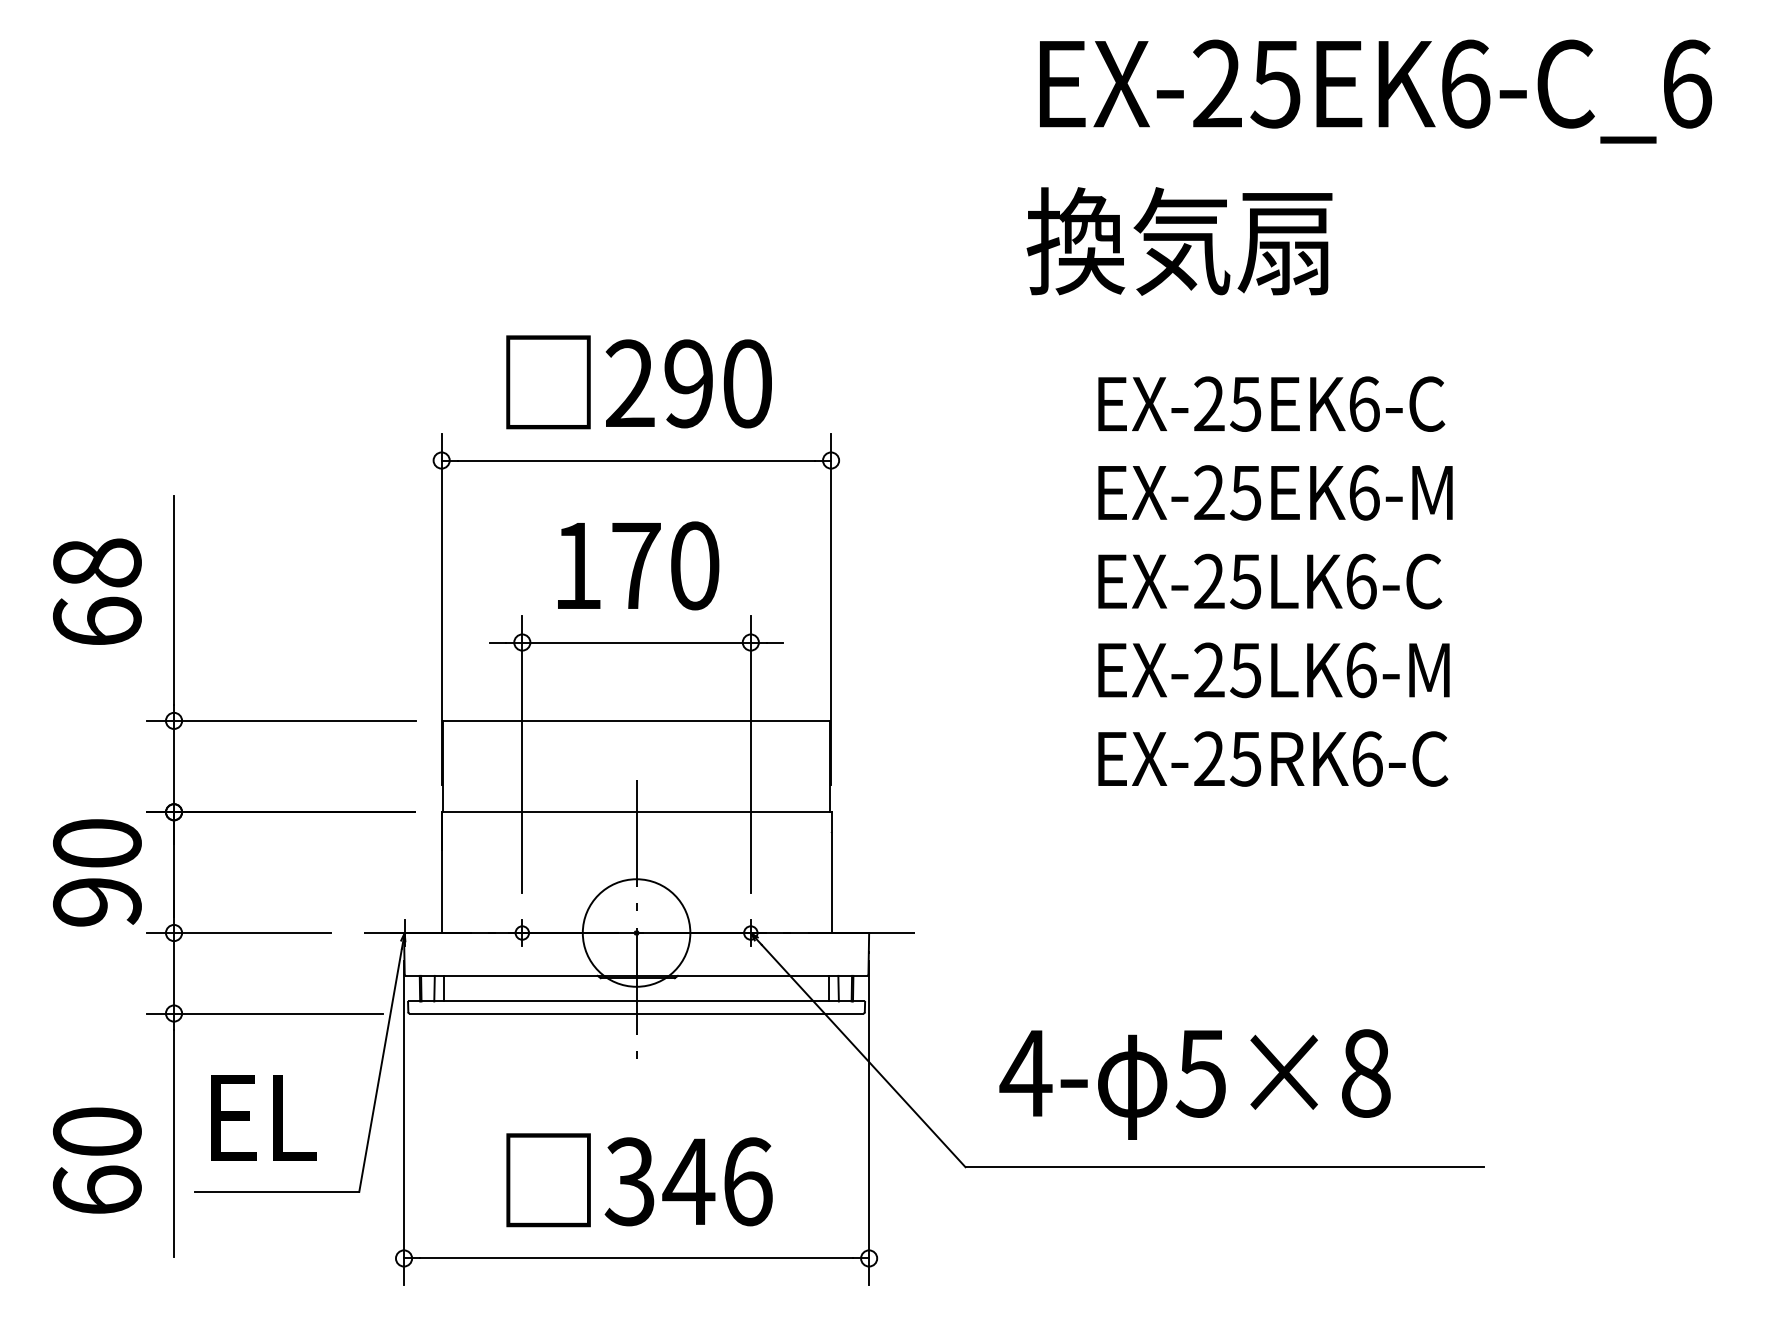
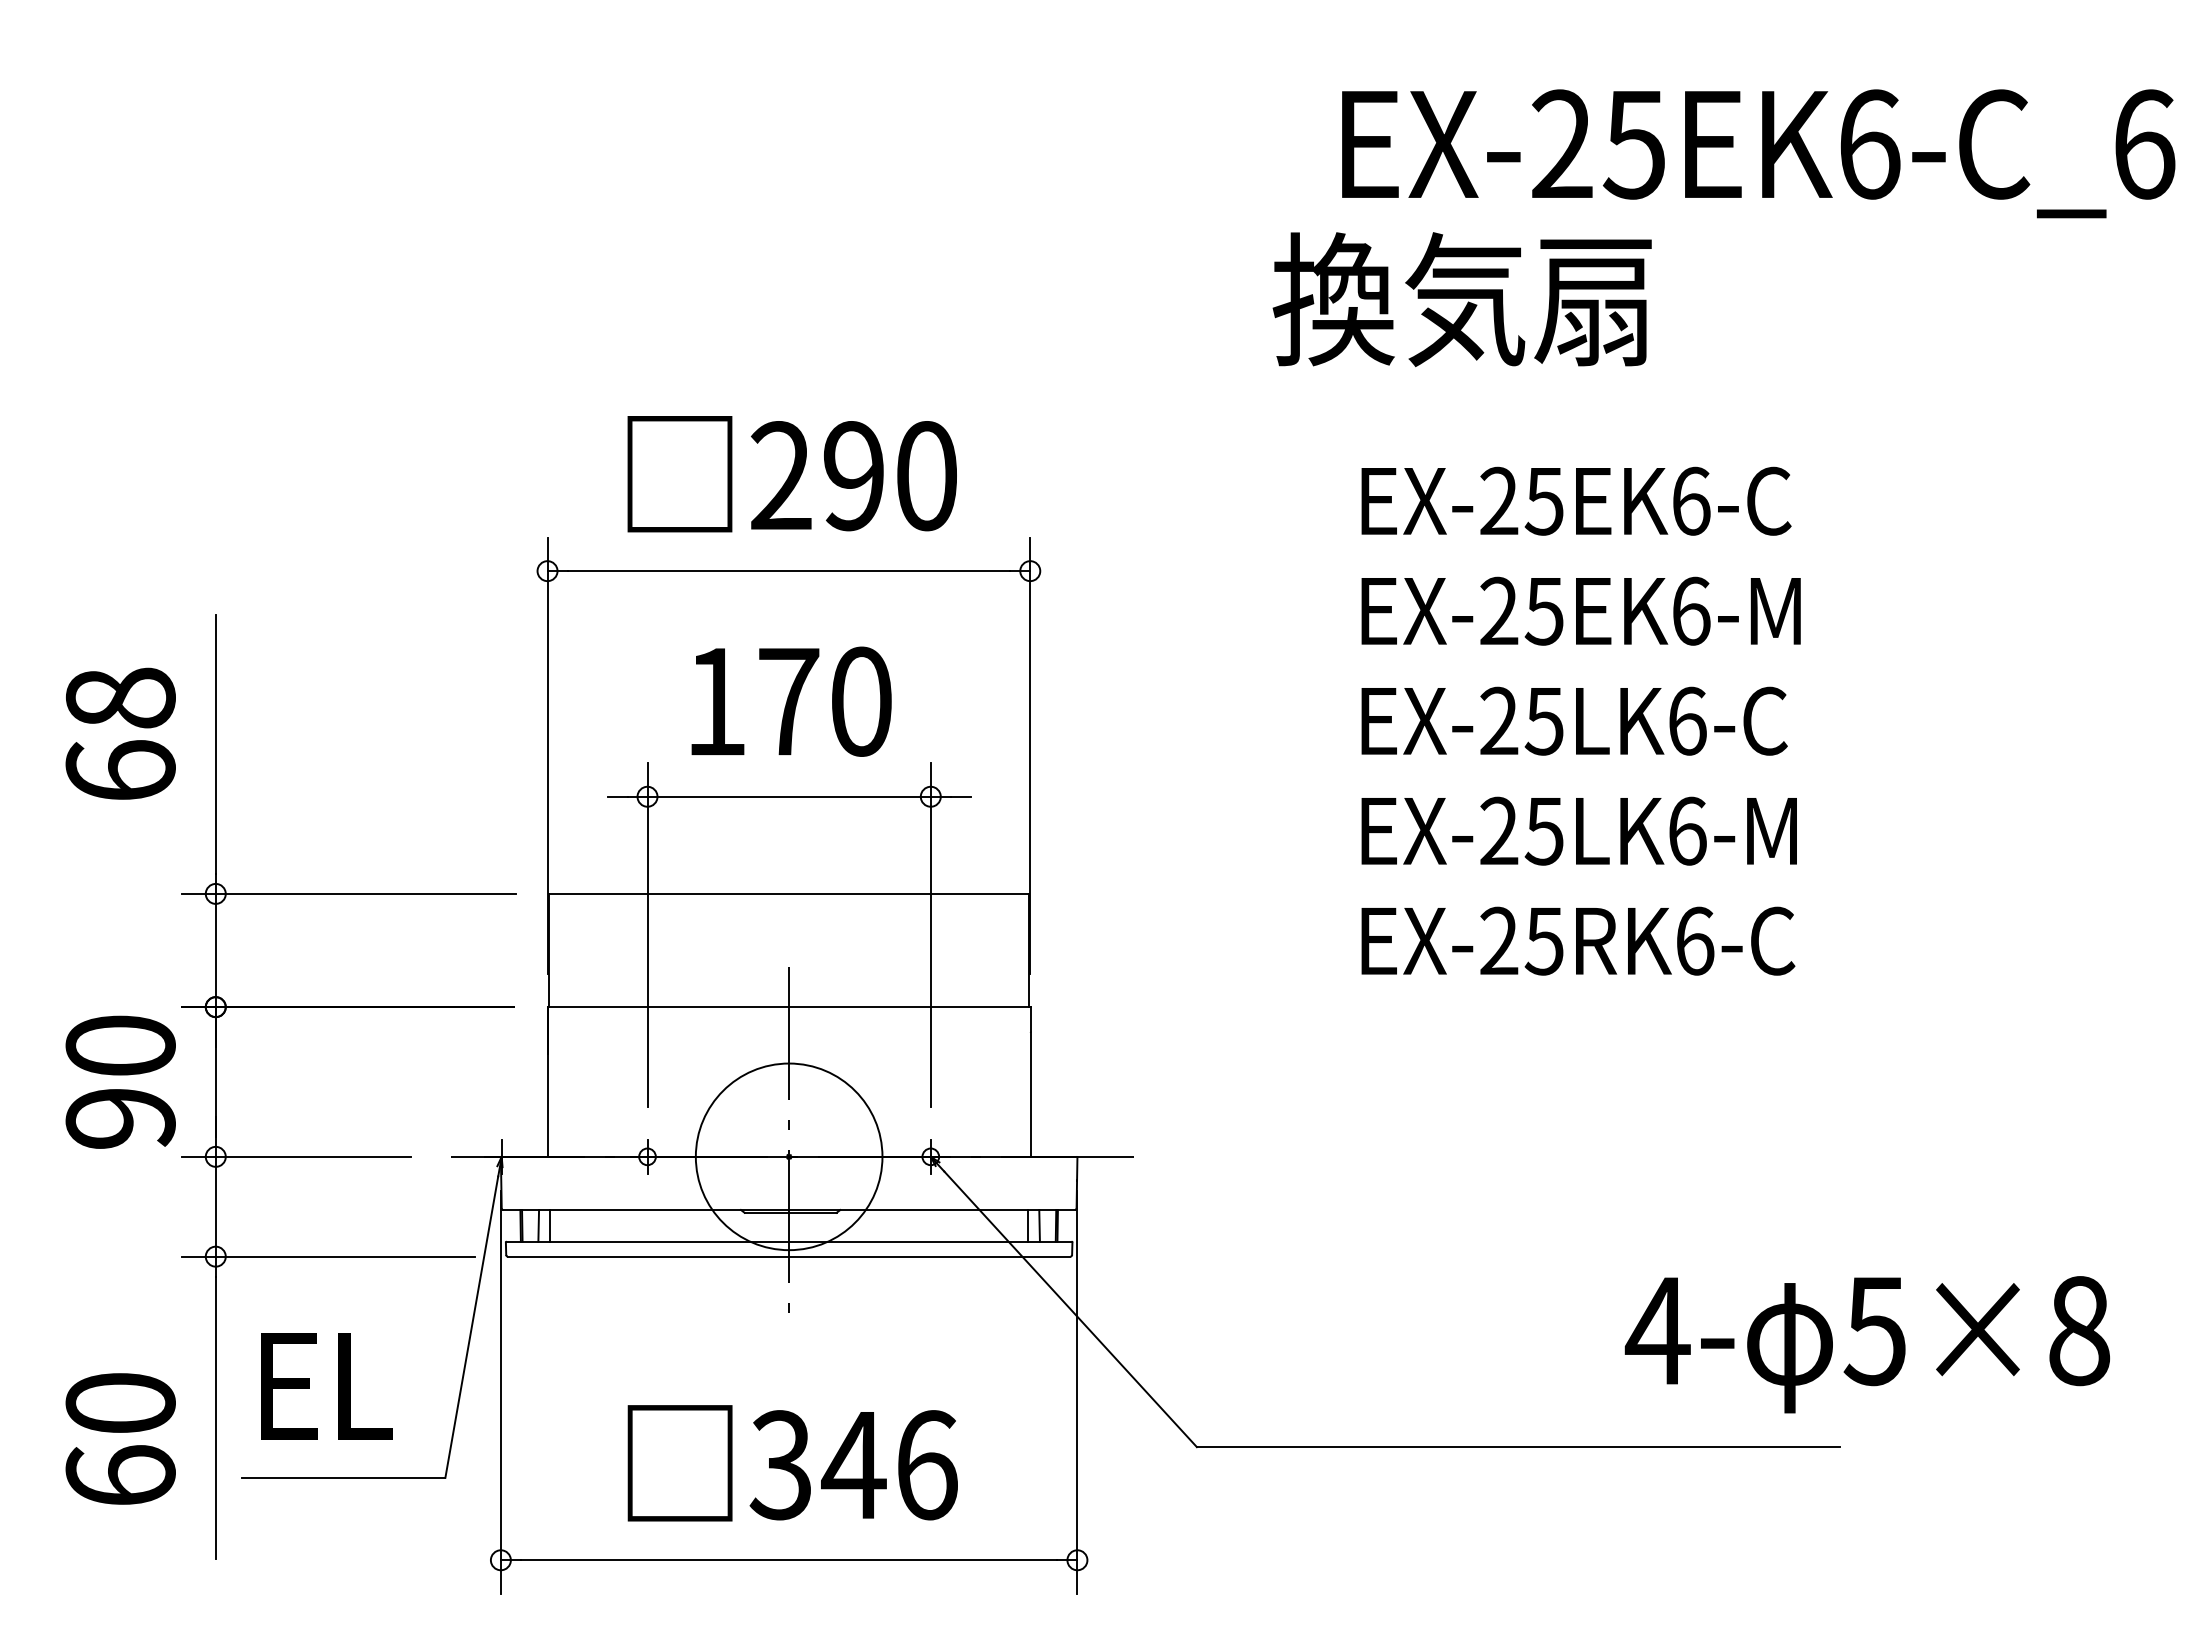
text: (1375, 91) -> (1758, 153), moved
circle: (636, 932) -> (788, 1156), size x1.4
text: (1194, 1084) -> (1866, 1344), moved

